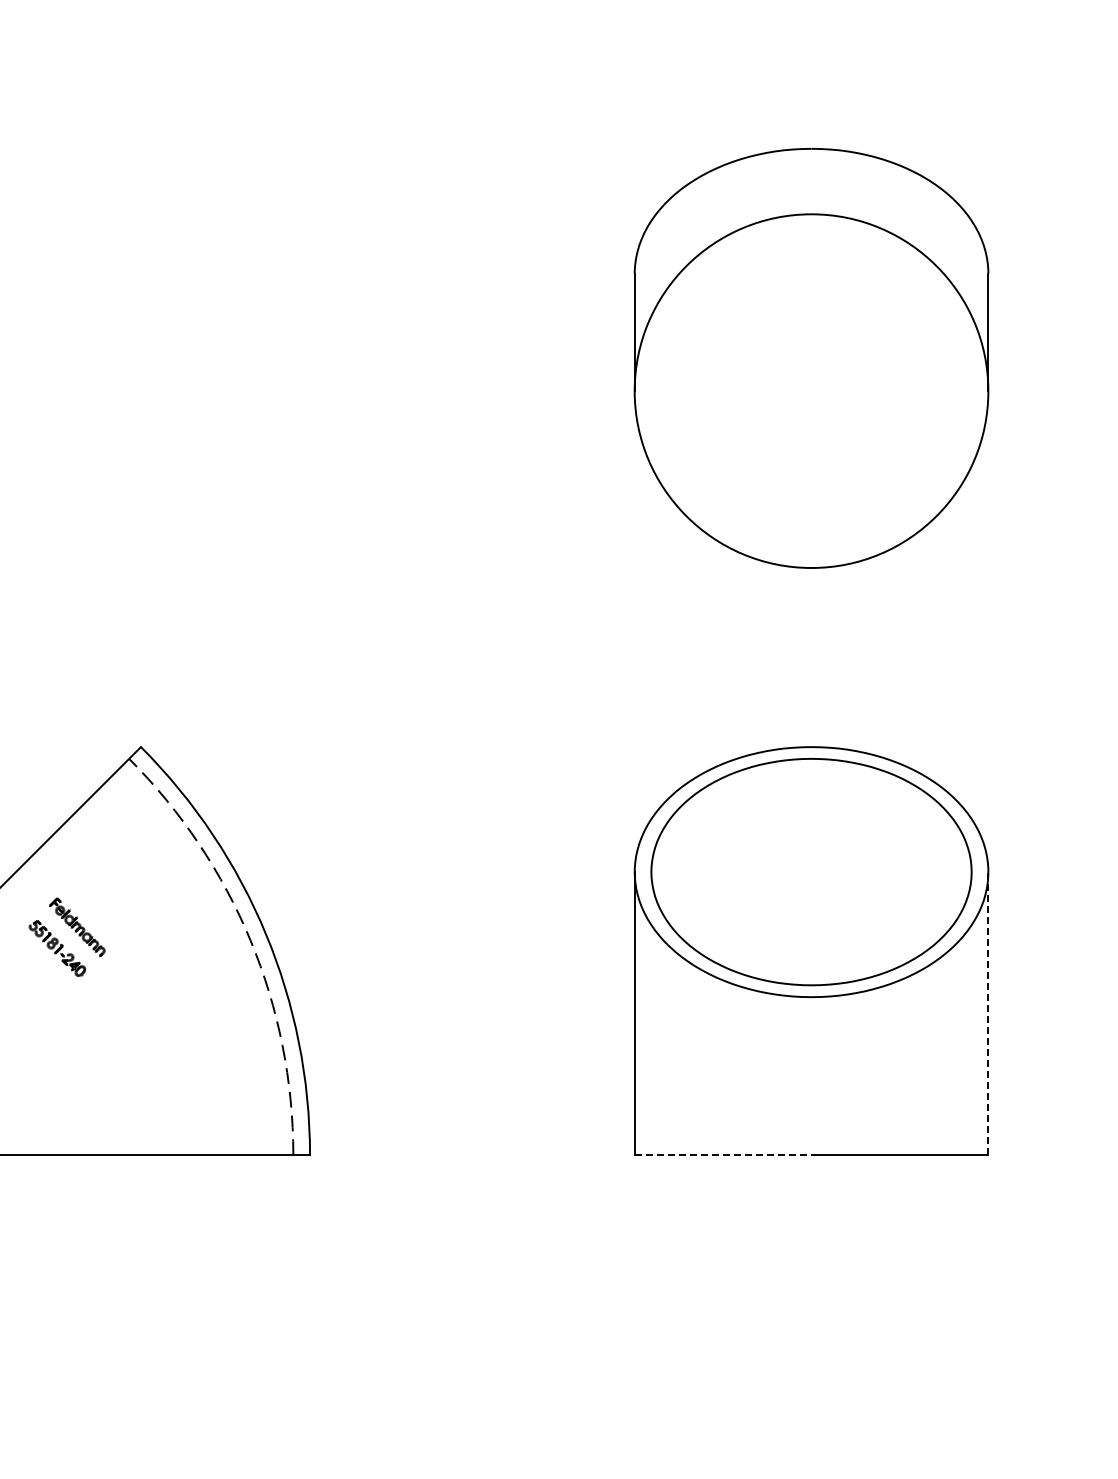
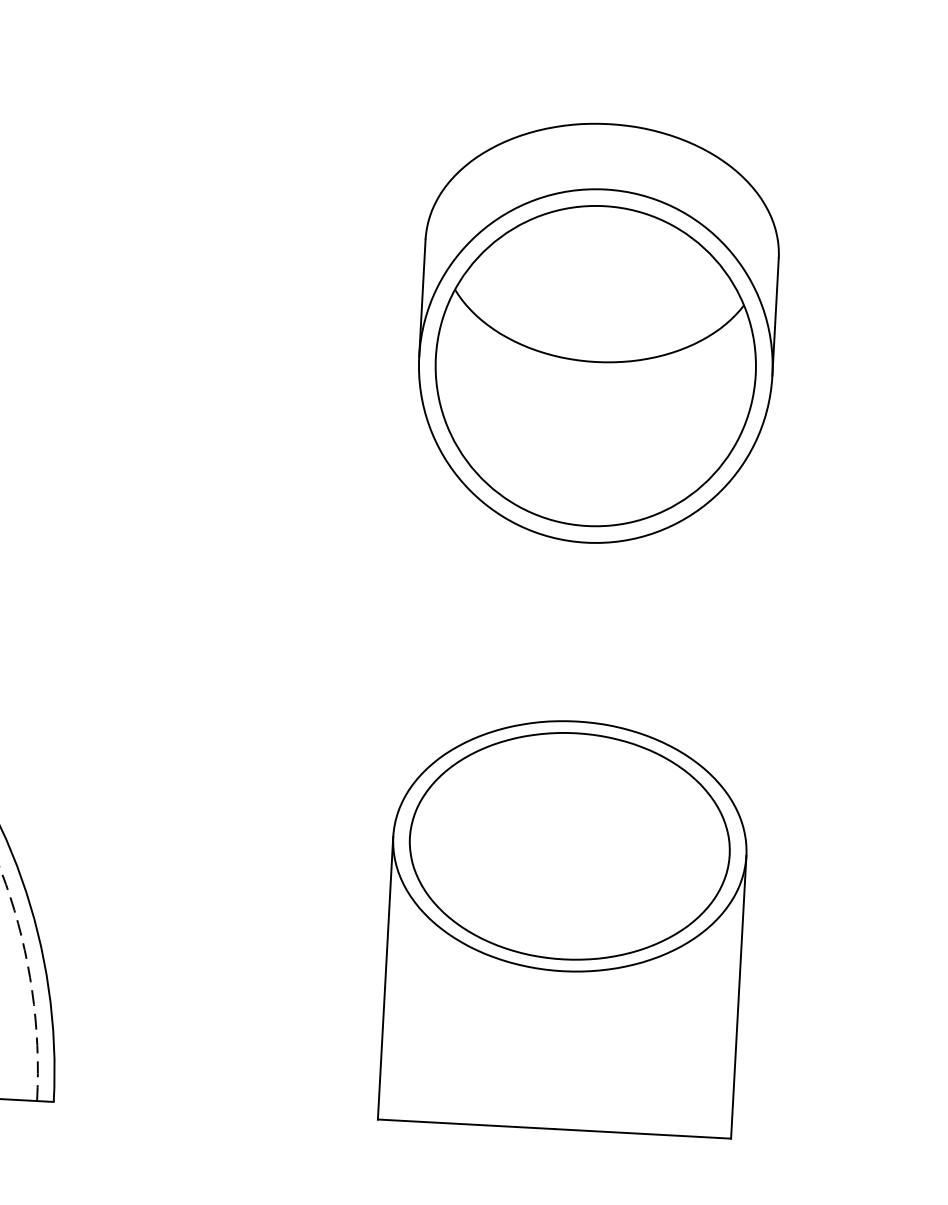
part: (811, 391) -> (595, 366), added
line: (988, 1013) -> (738, 997), dashed -> solid
line: (723, 1155) -> (466, 1124), dashed -> solid

